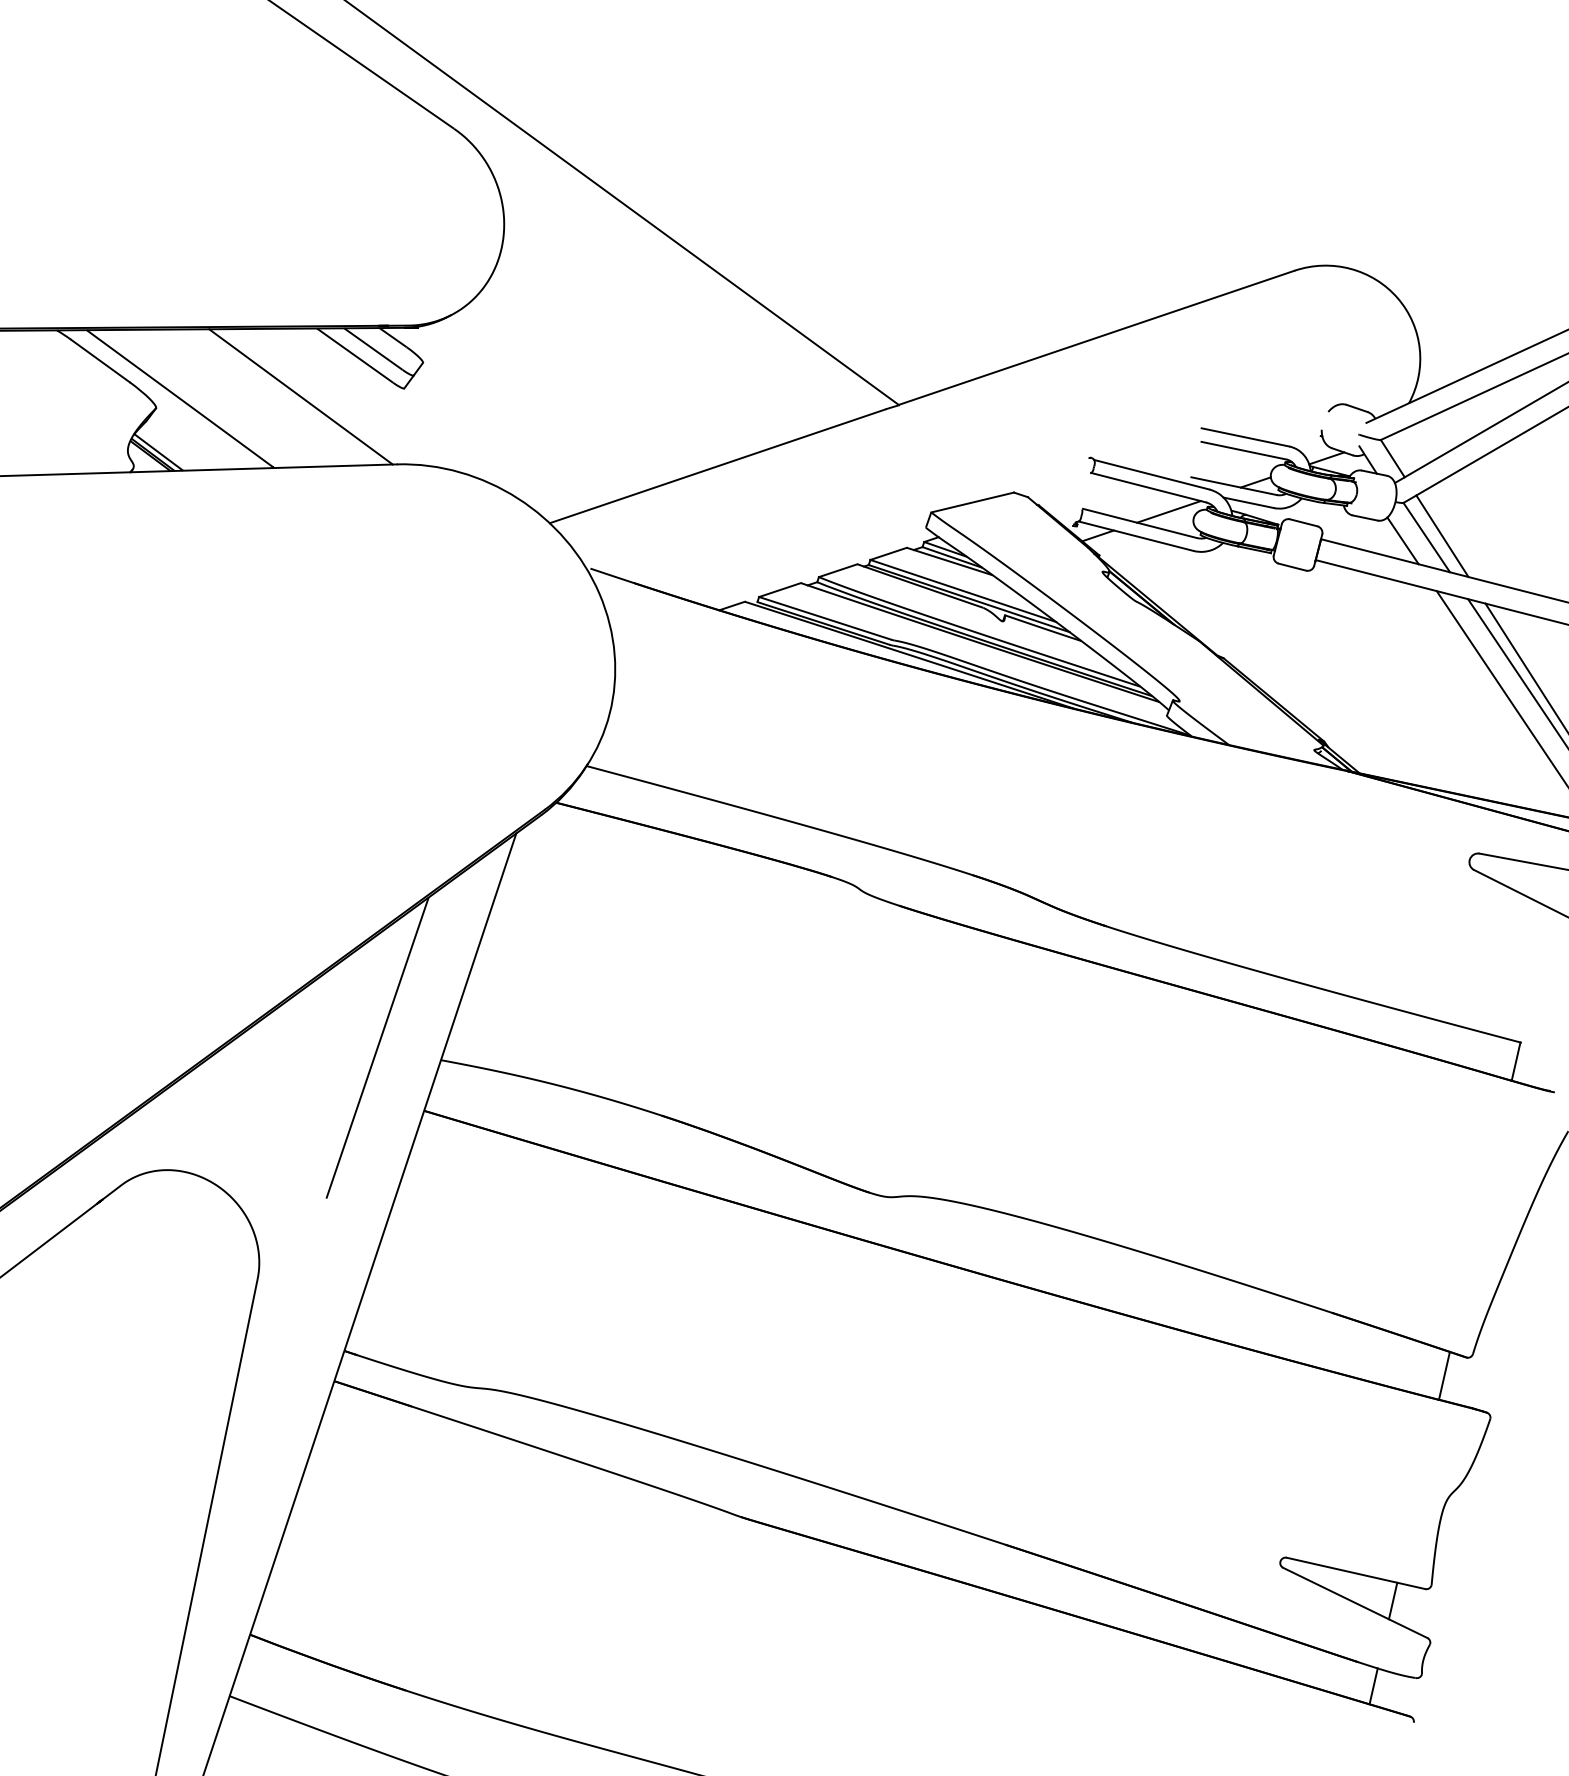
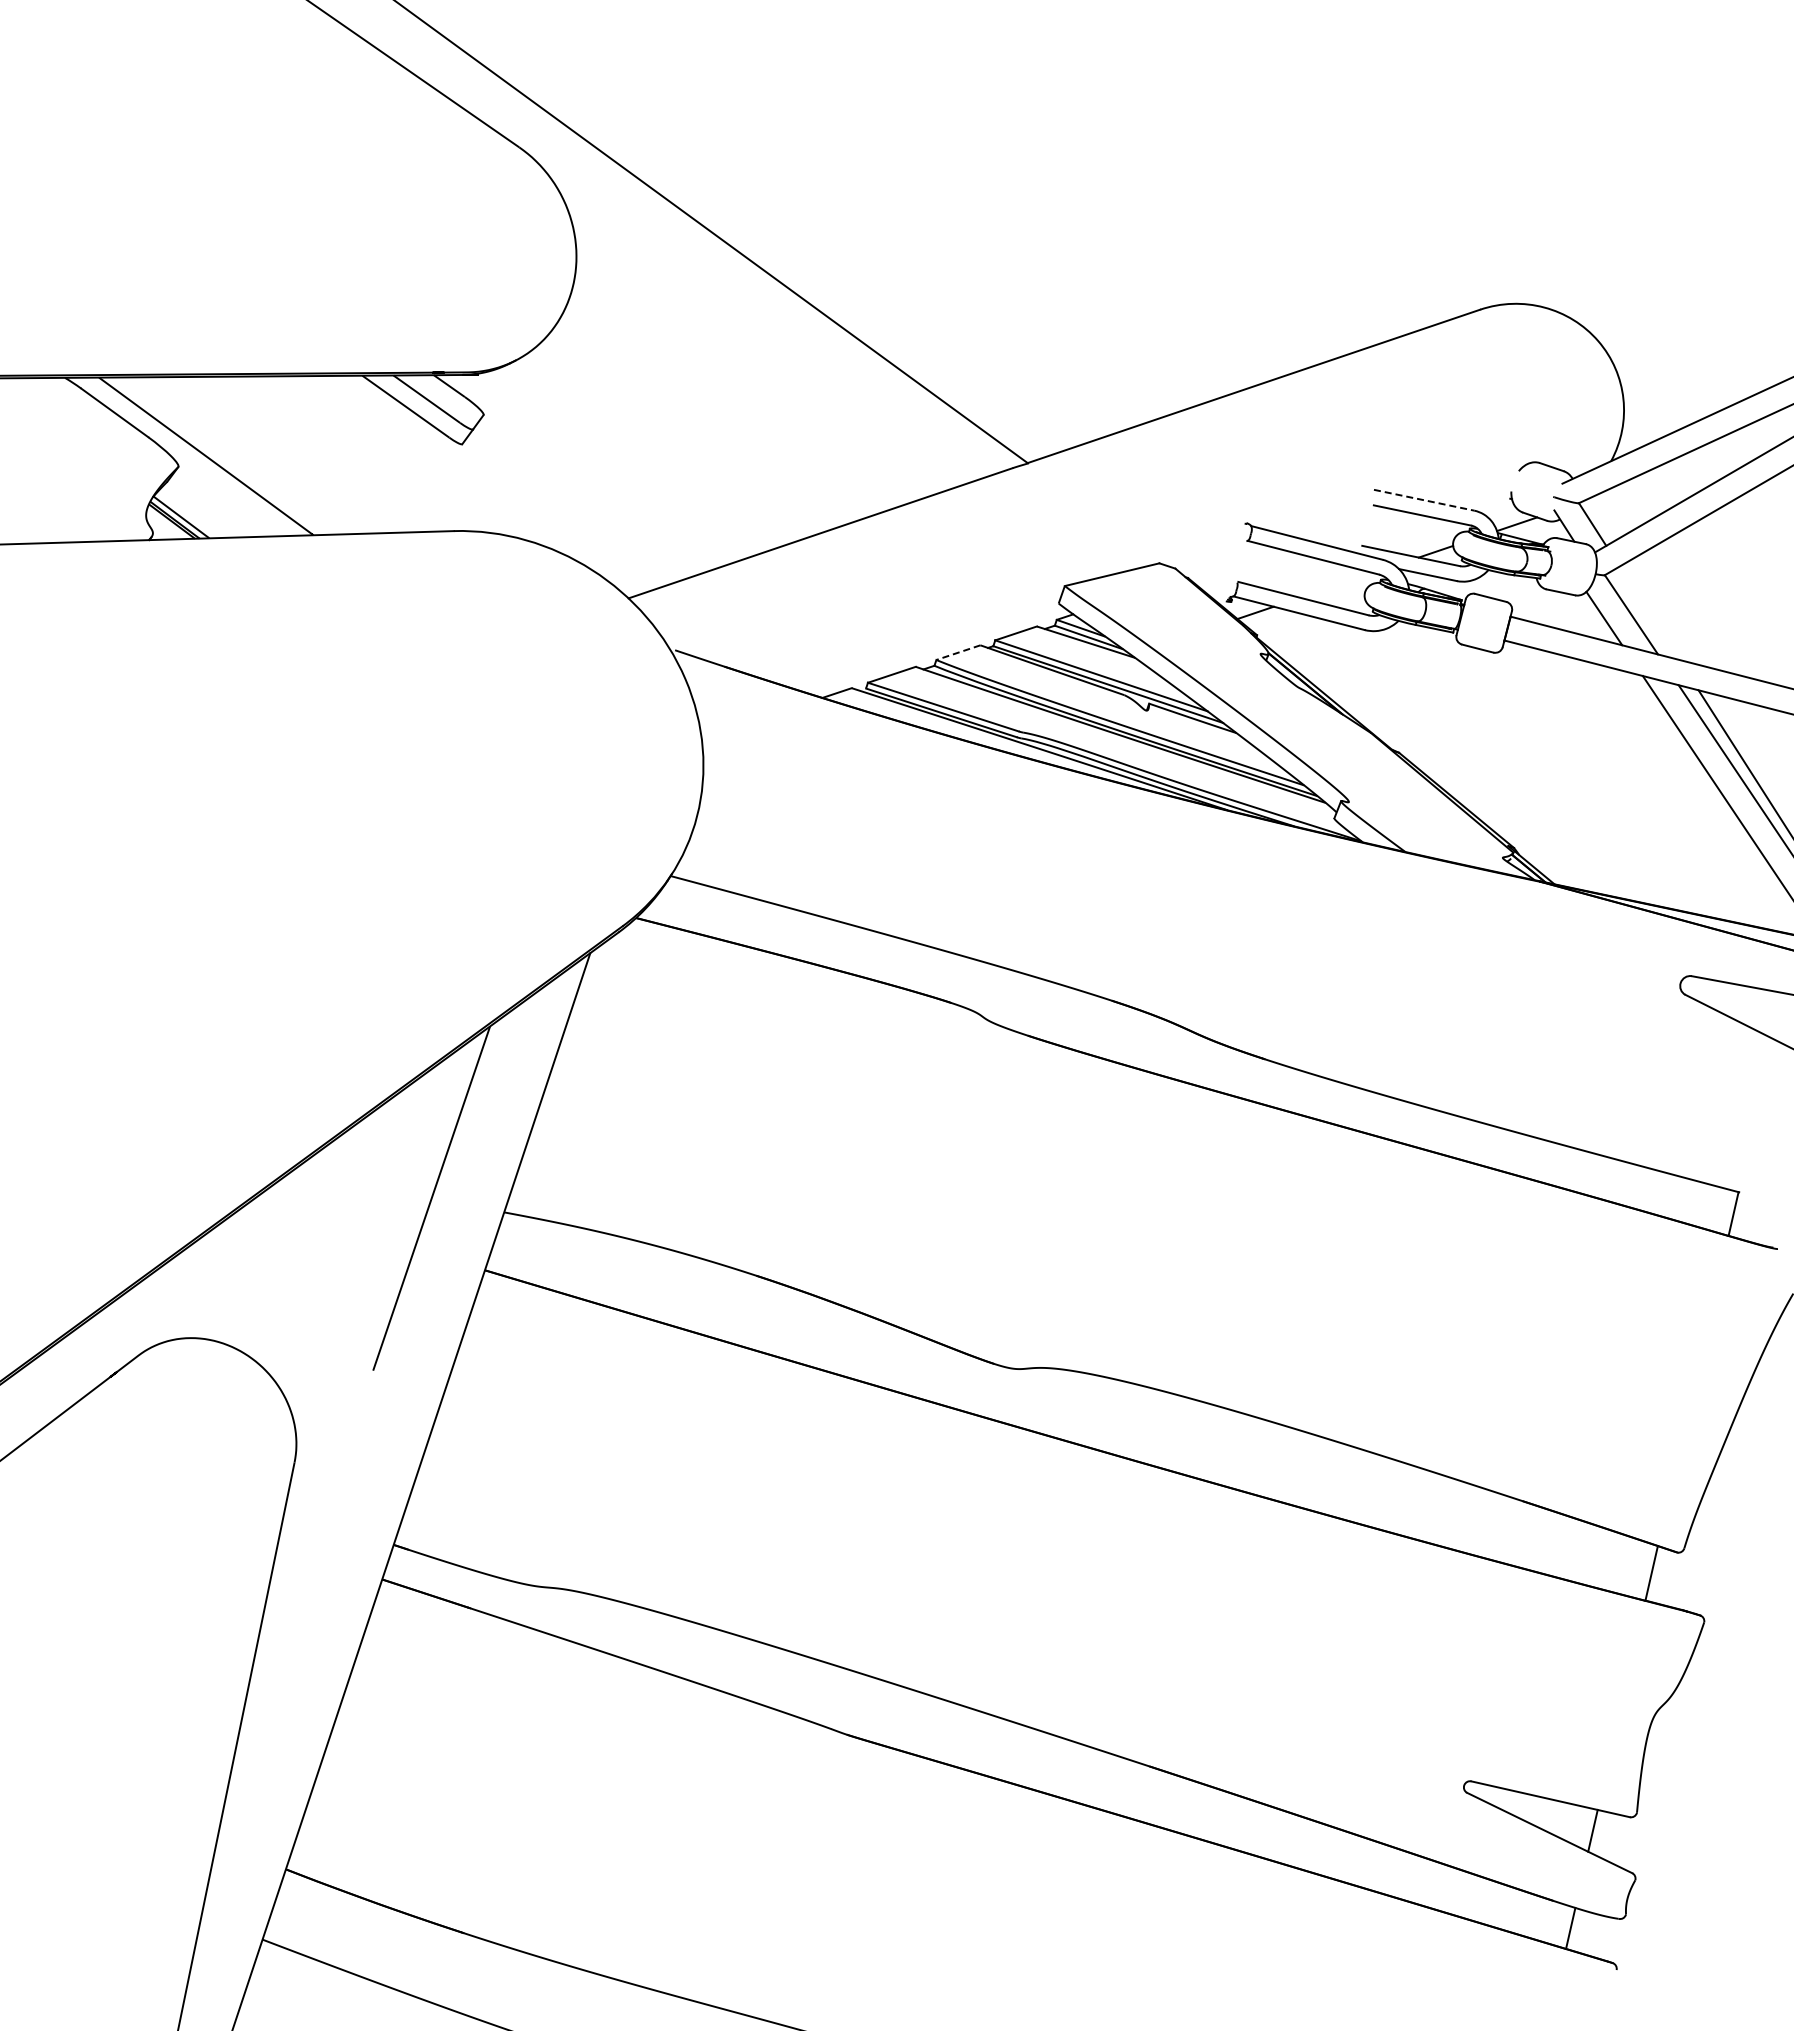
line: (301, 396) -> (344, 453), removed
line: (1245, 437) -> (1424, 500), solid -> dashed
line: (1168, 511) -> (1336, 585), removed
line: (1442, 535) -> (1649, 612), removed
line: (837, 570) -> (957, 652), solid -> dashed

